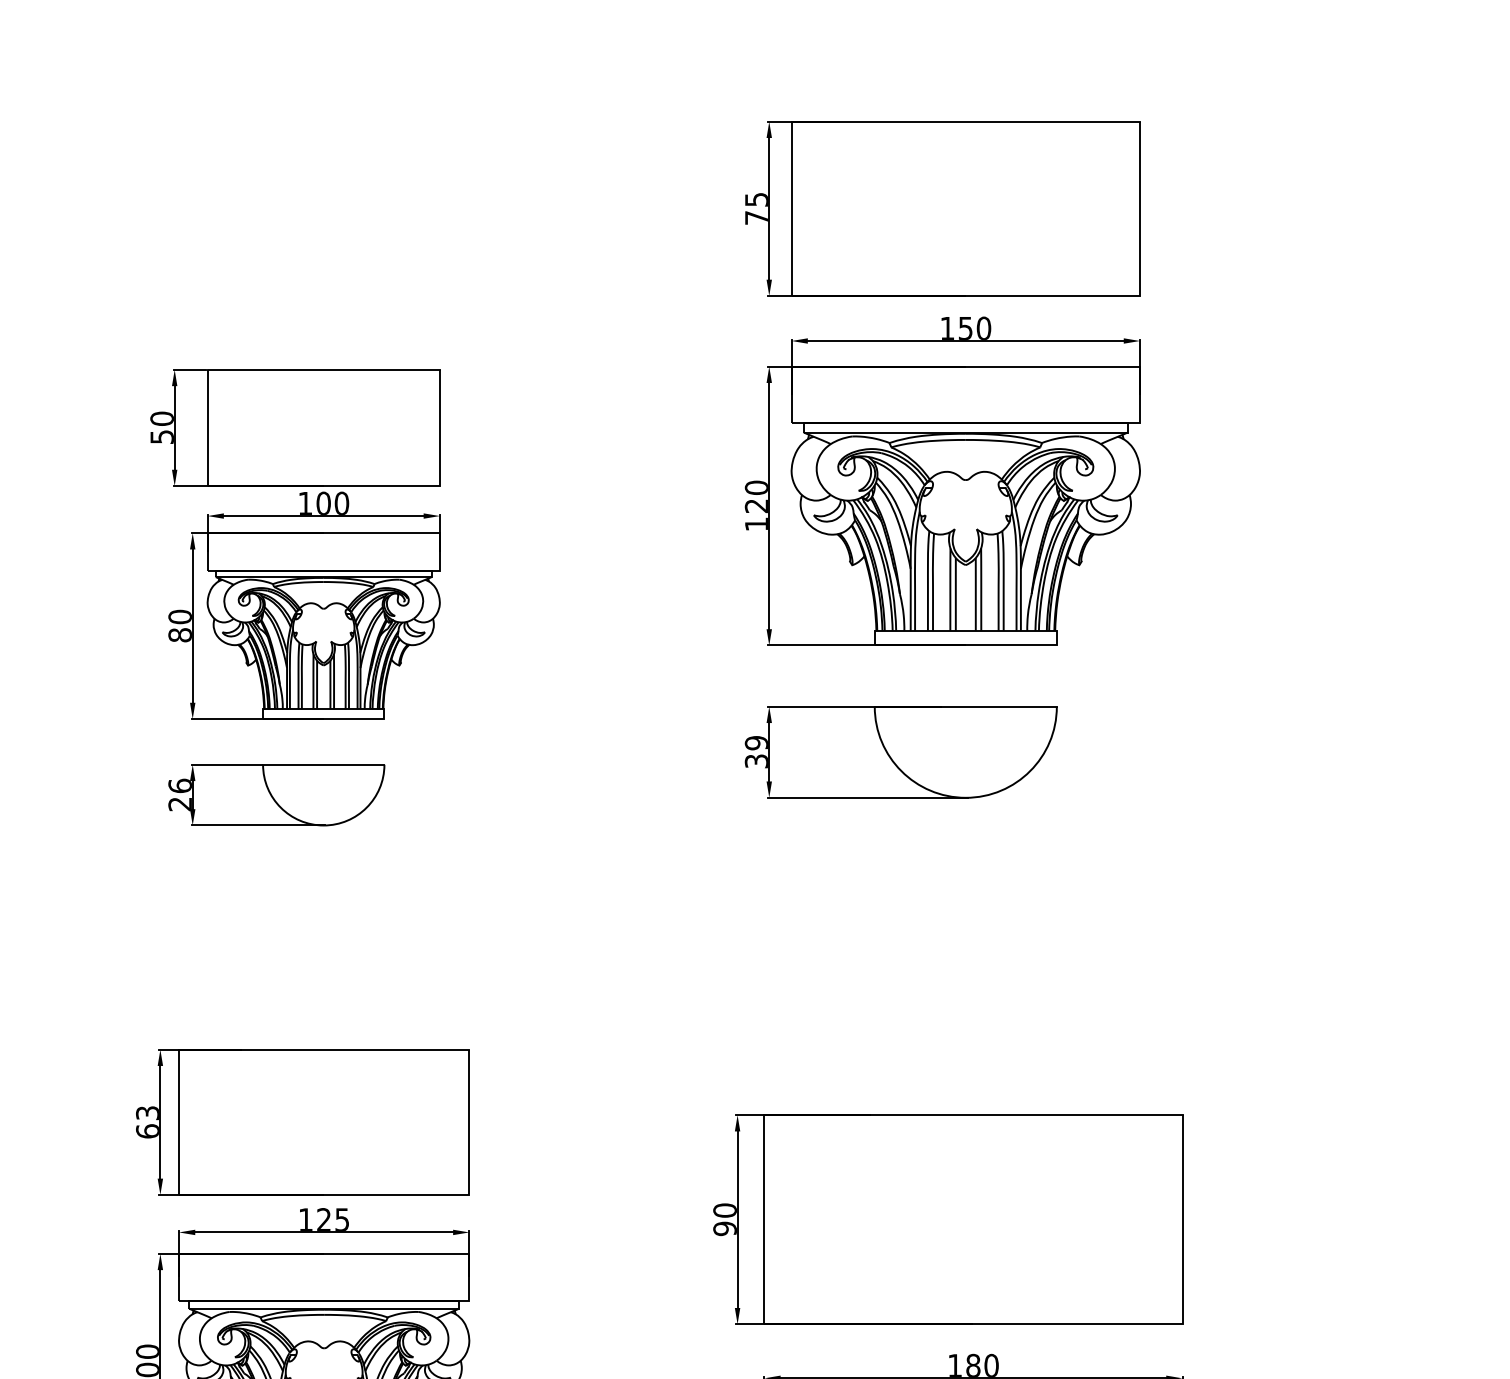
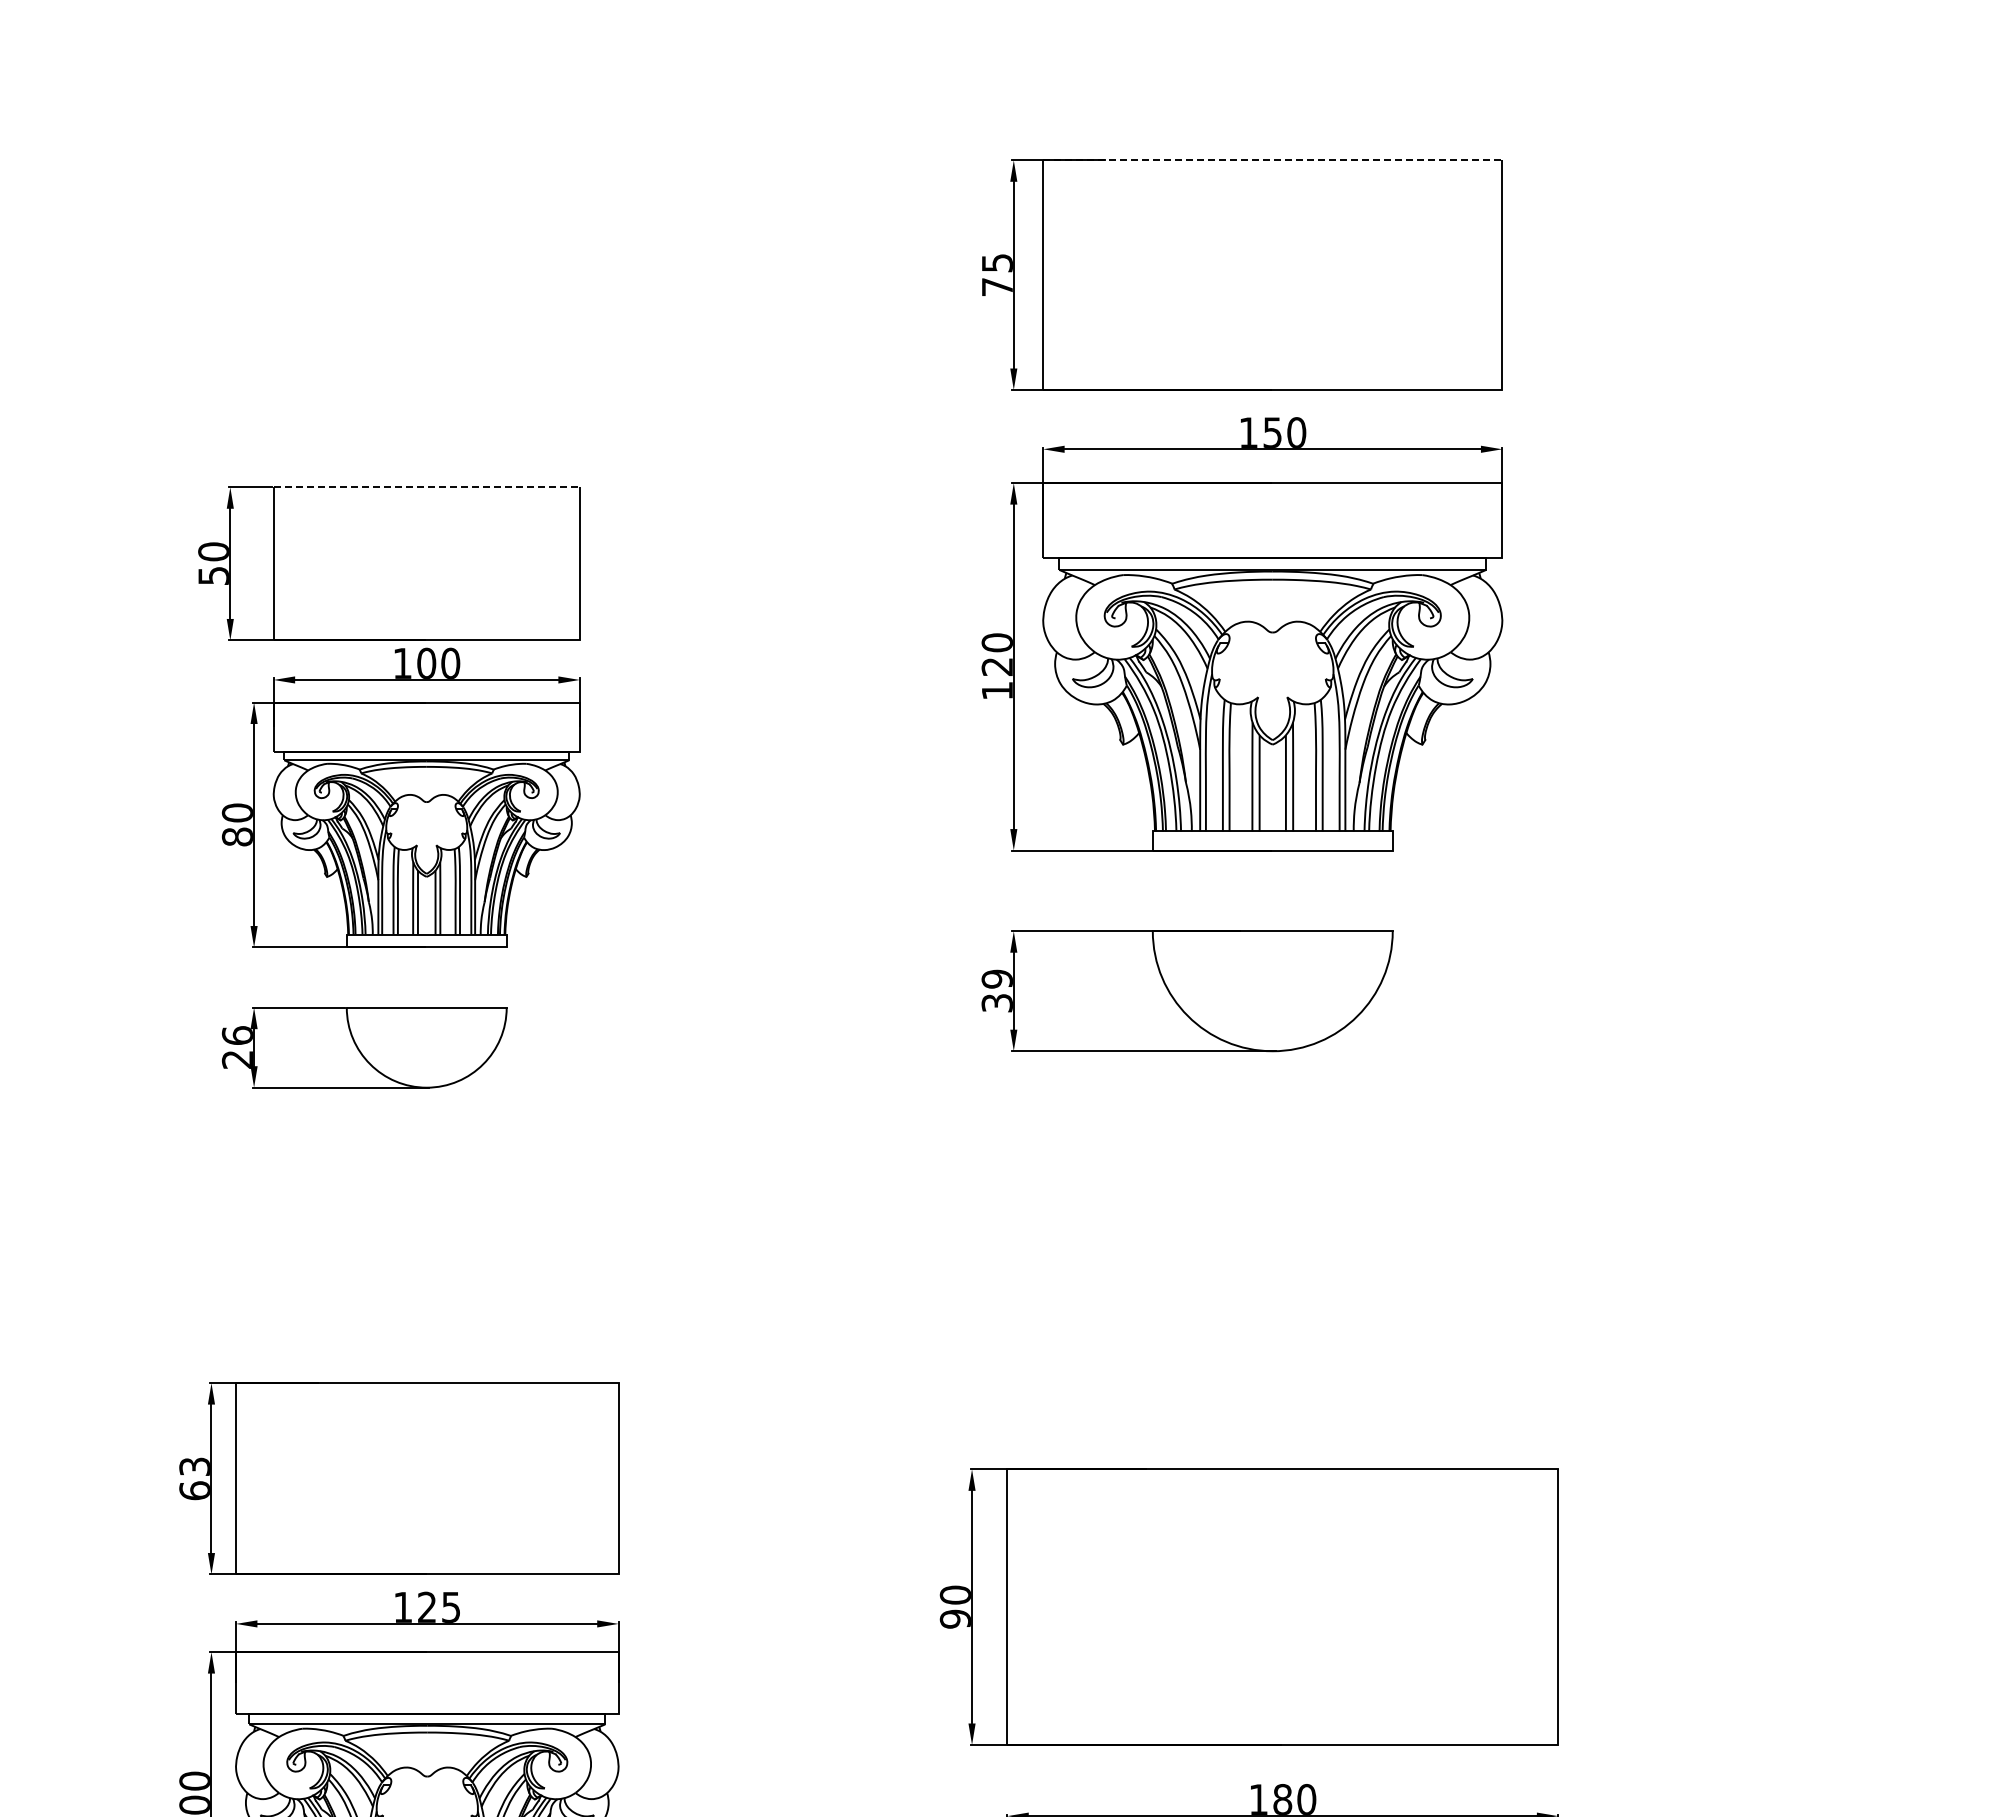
line: (965, 121) -> (1272, 160), solid -> dashed
line: (324, 370) -> (427, 487), solid -> dashed

